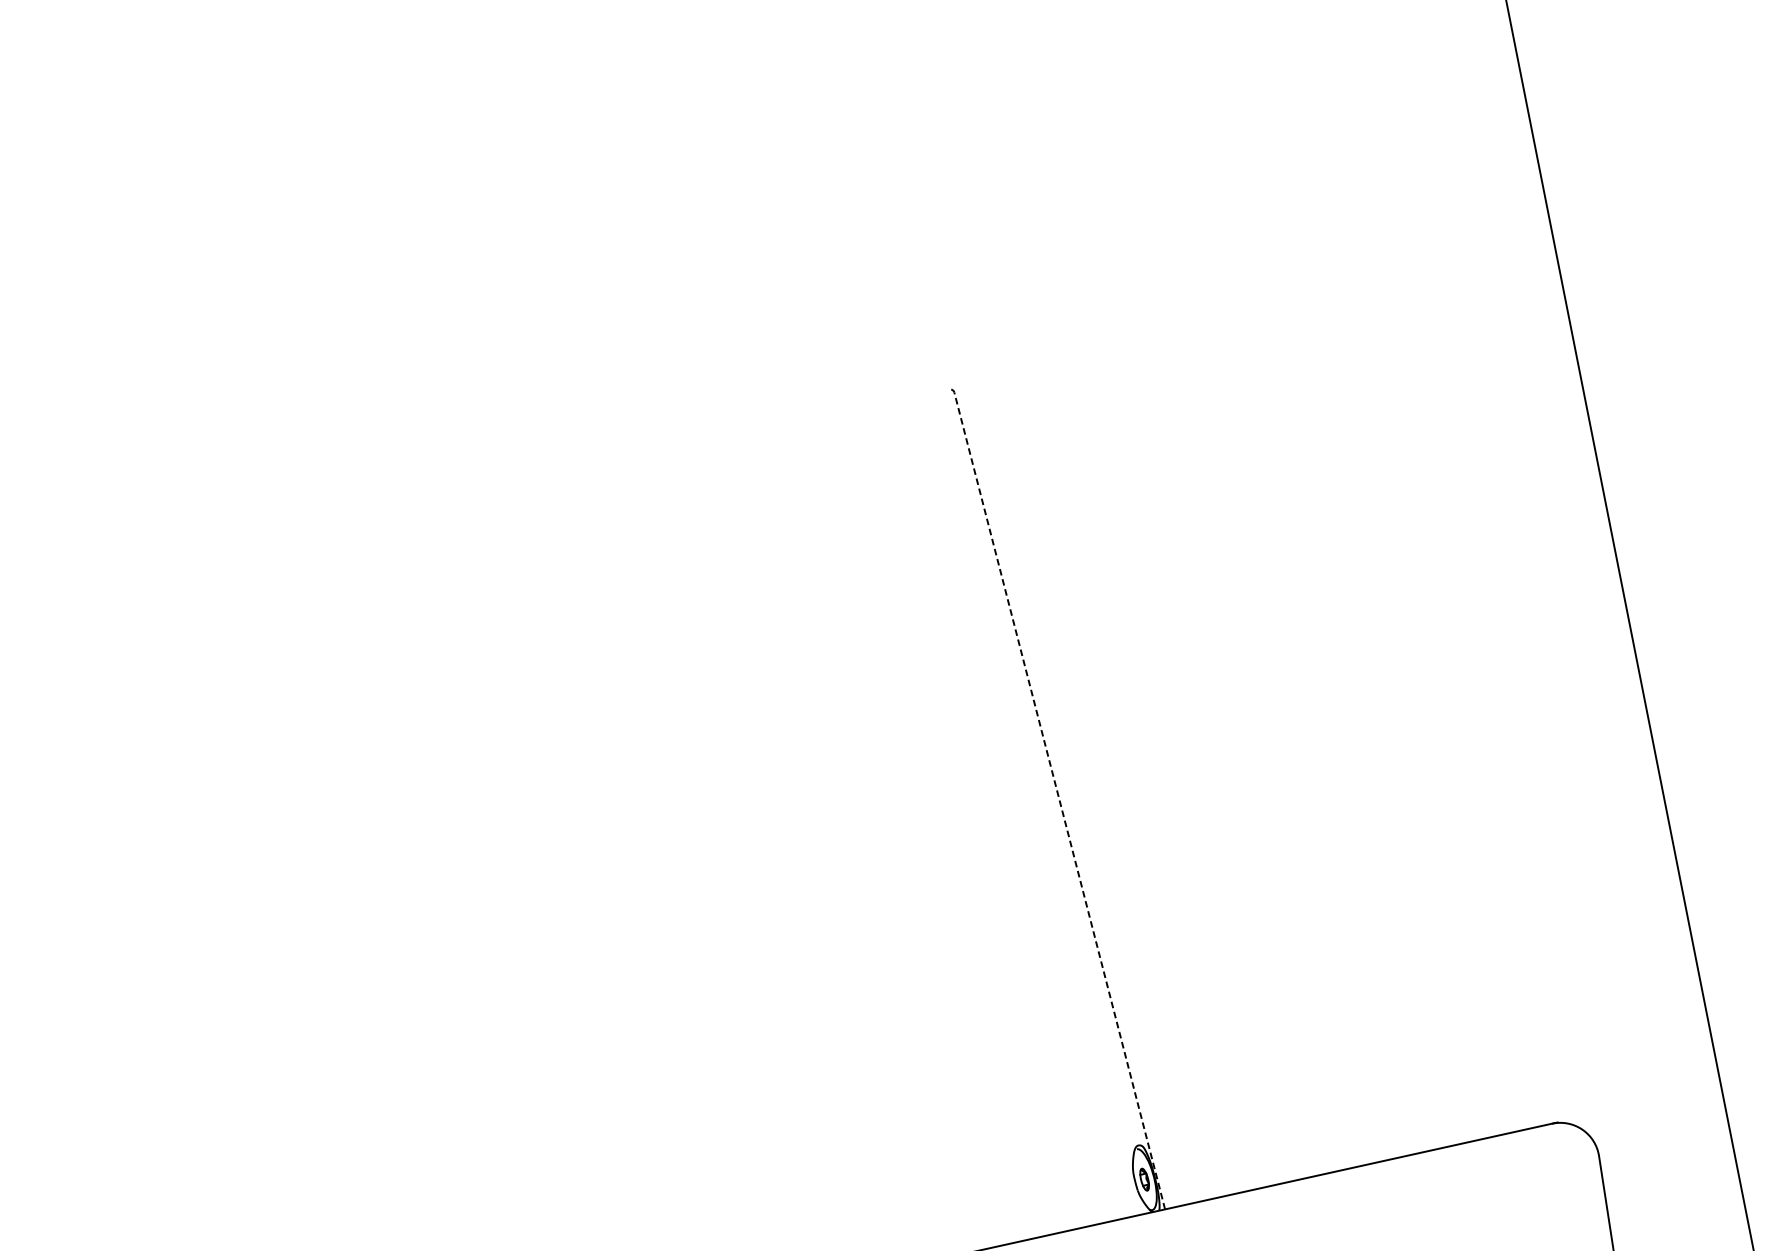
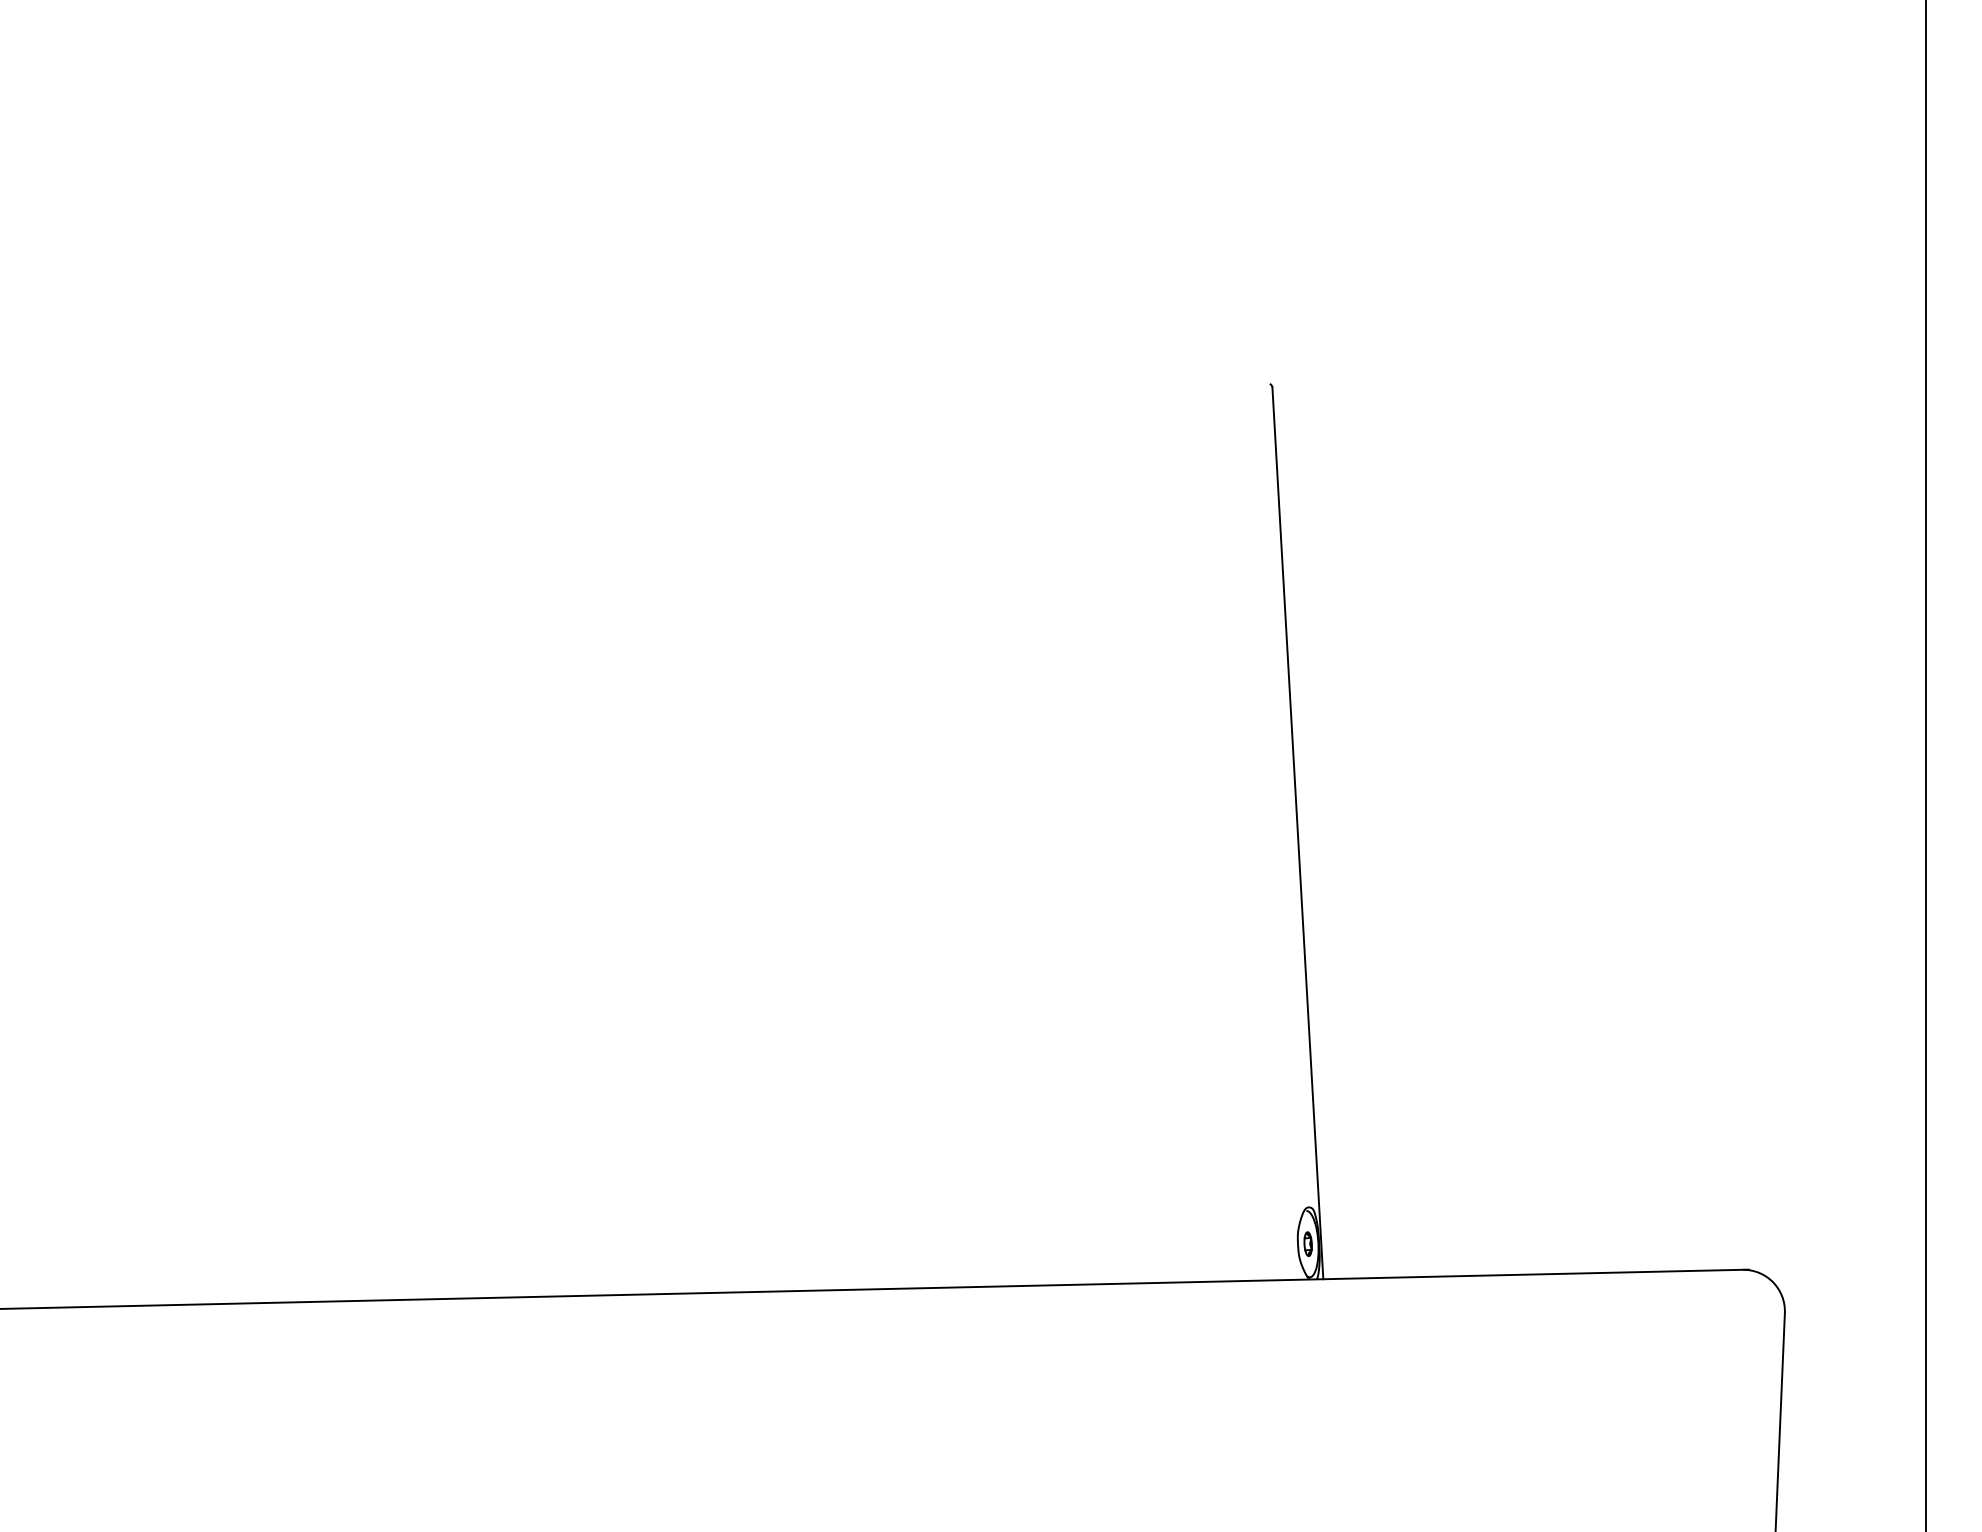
line: (1059, 801) -> (1297, 833), dashed -> solid

